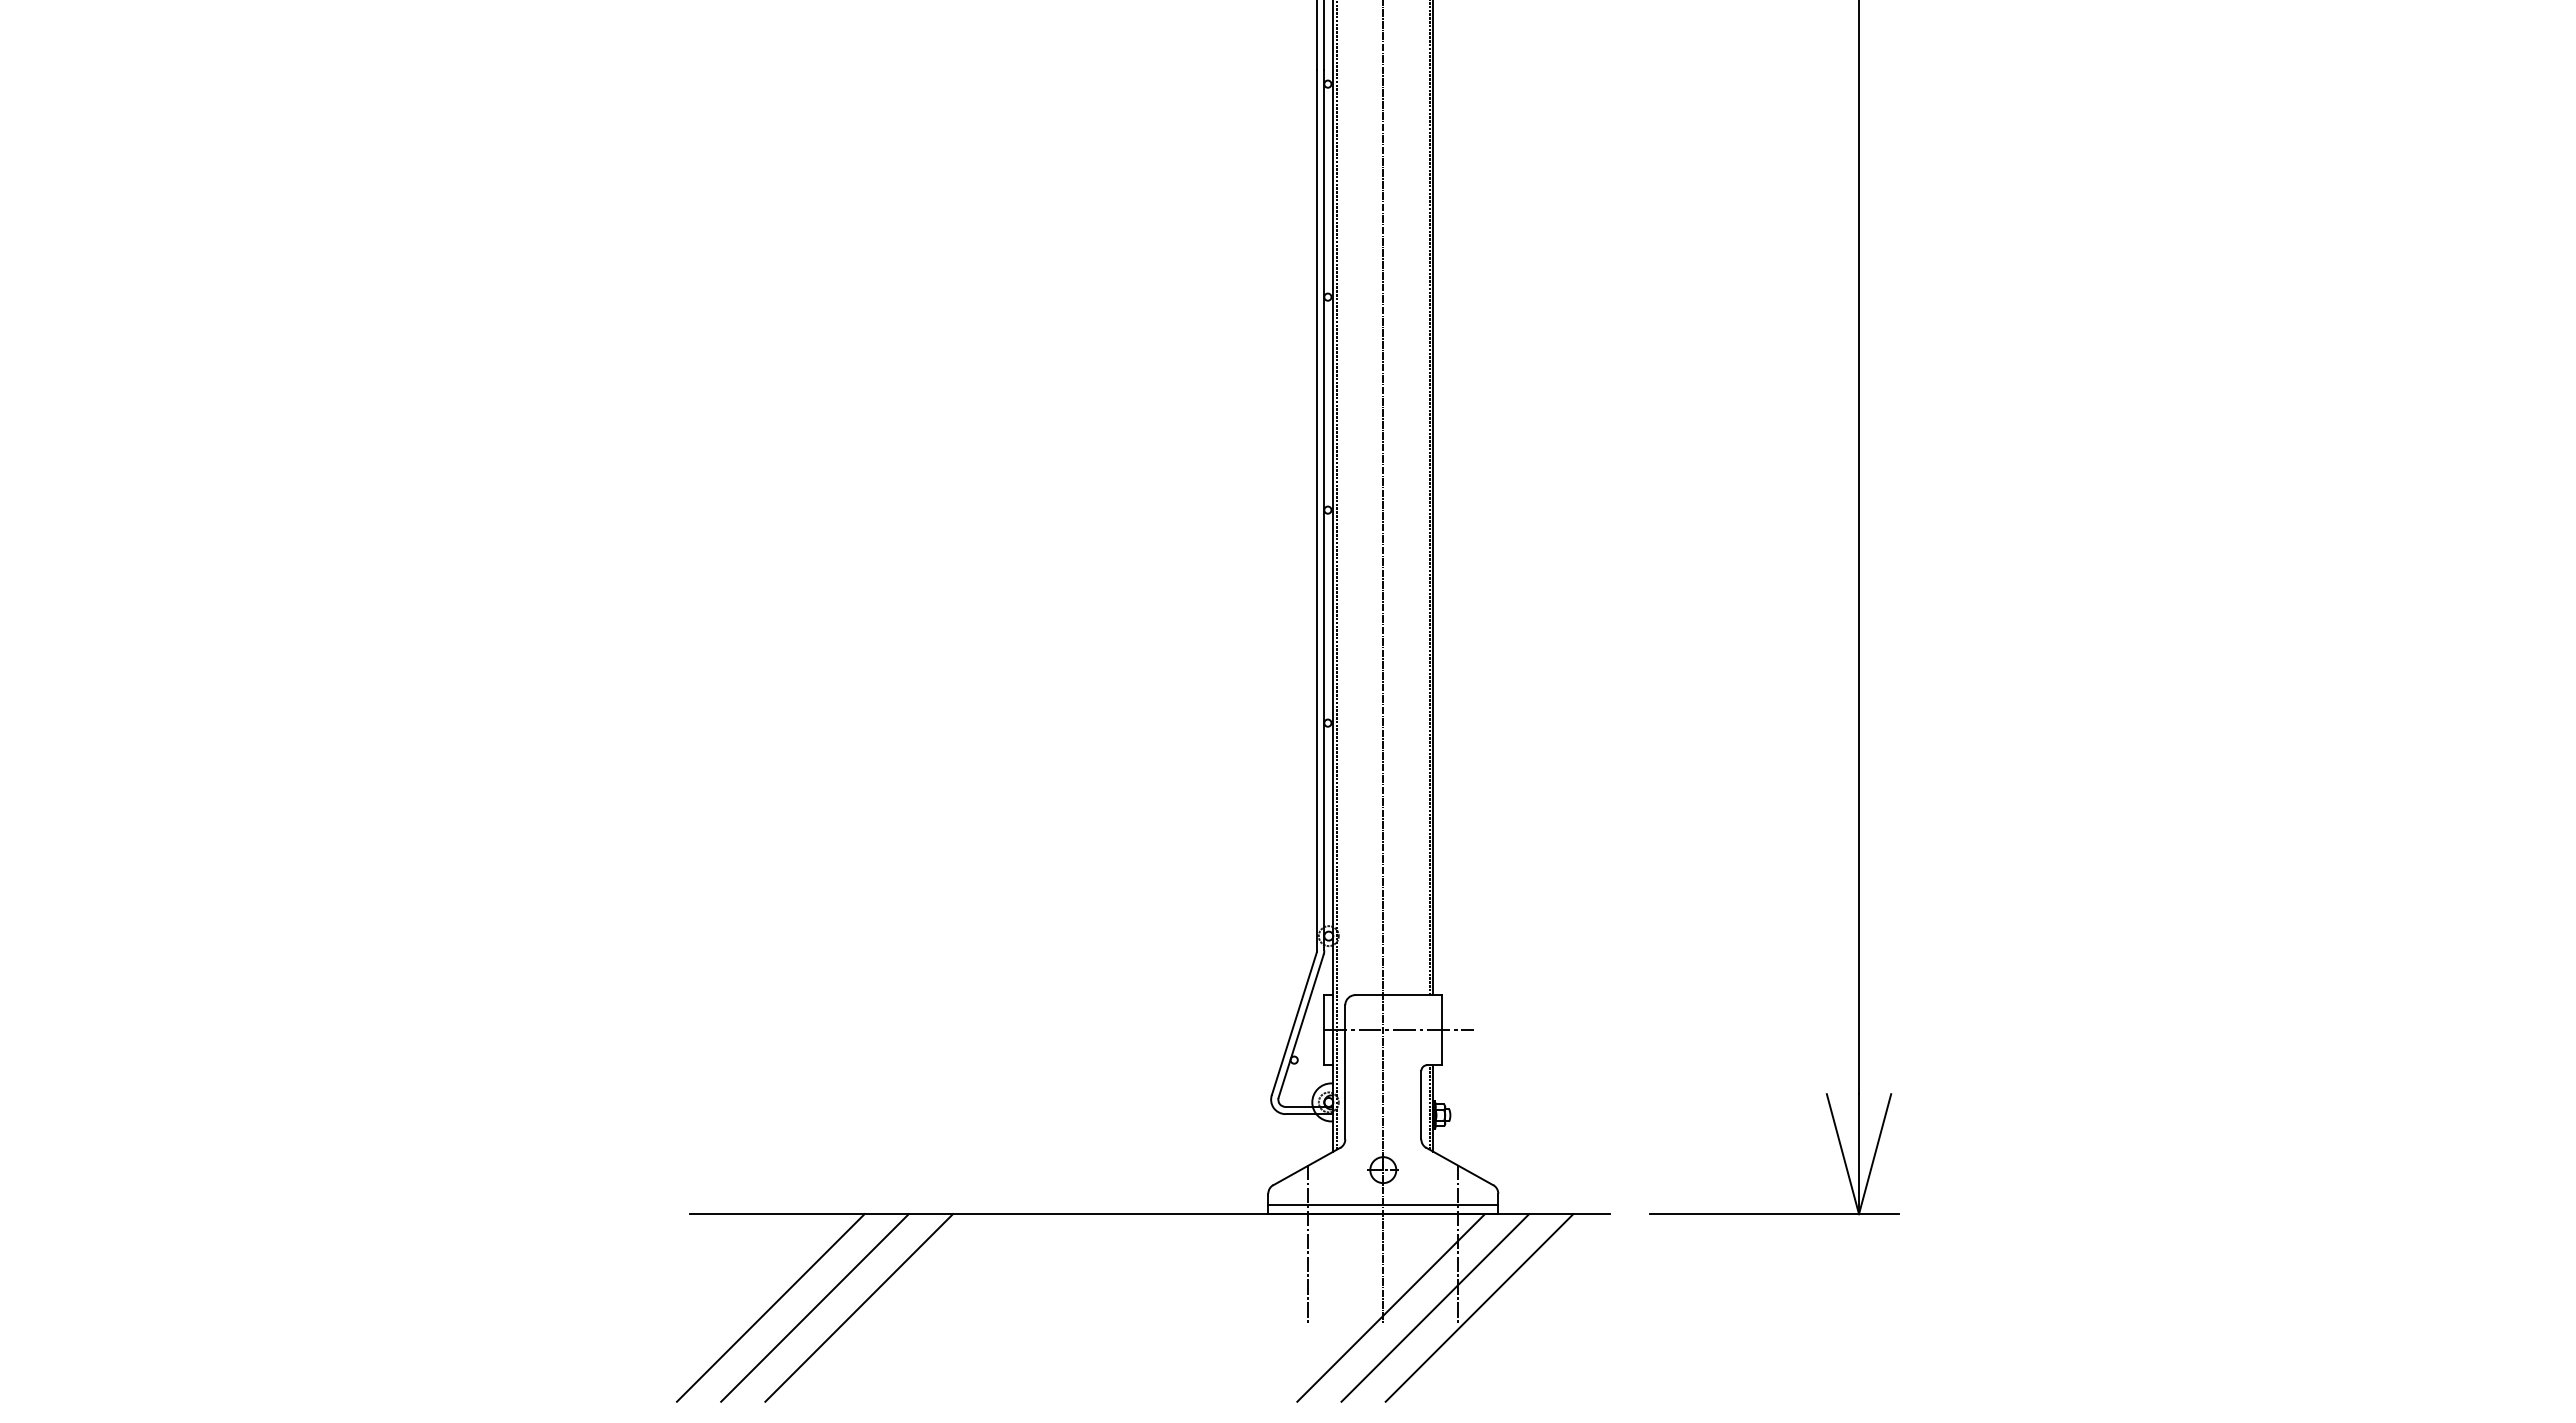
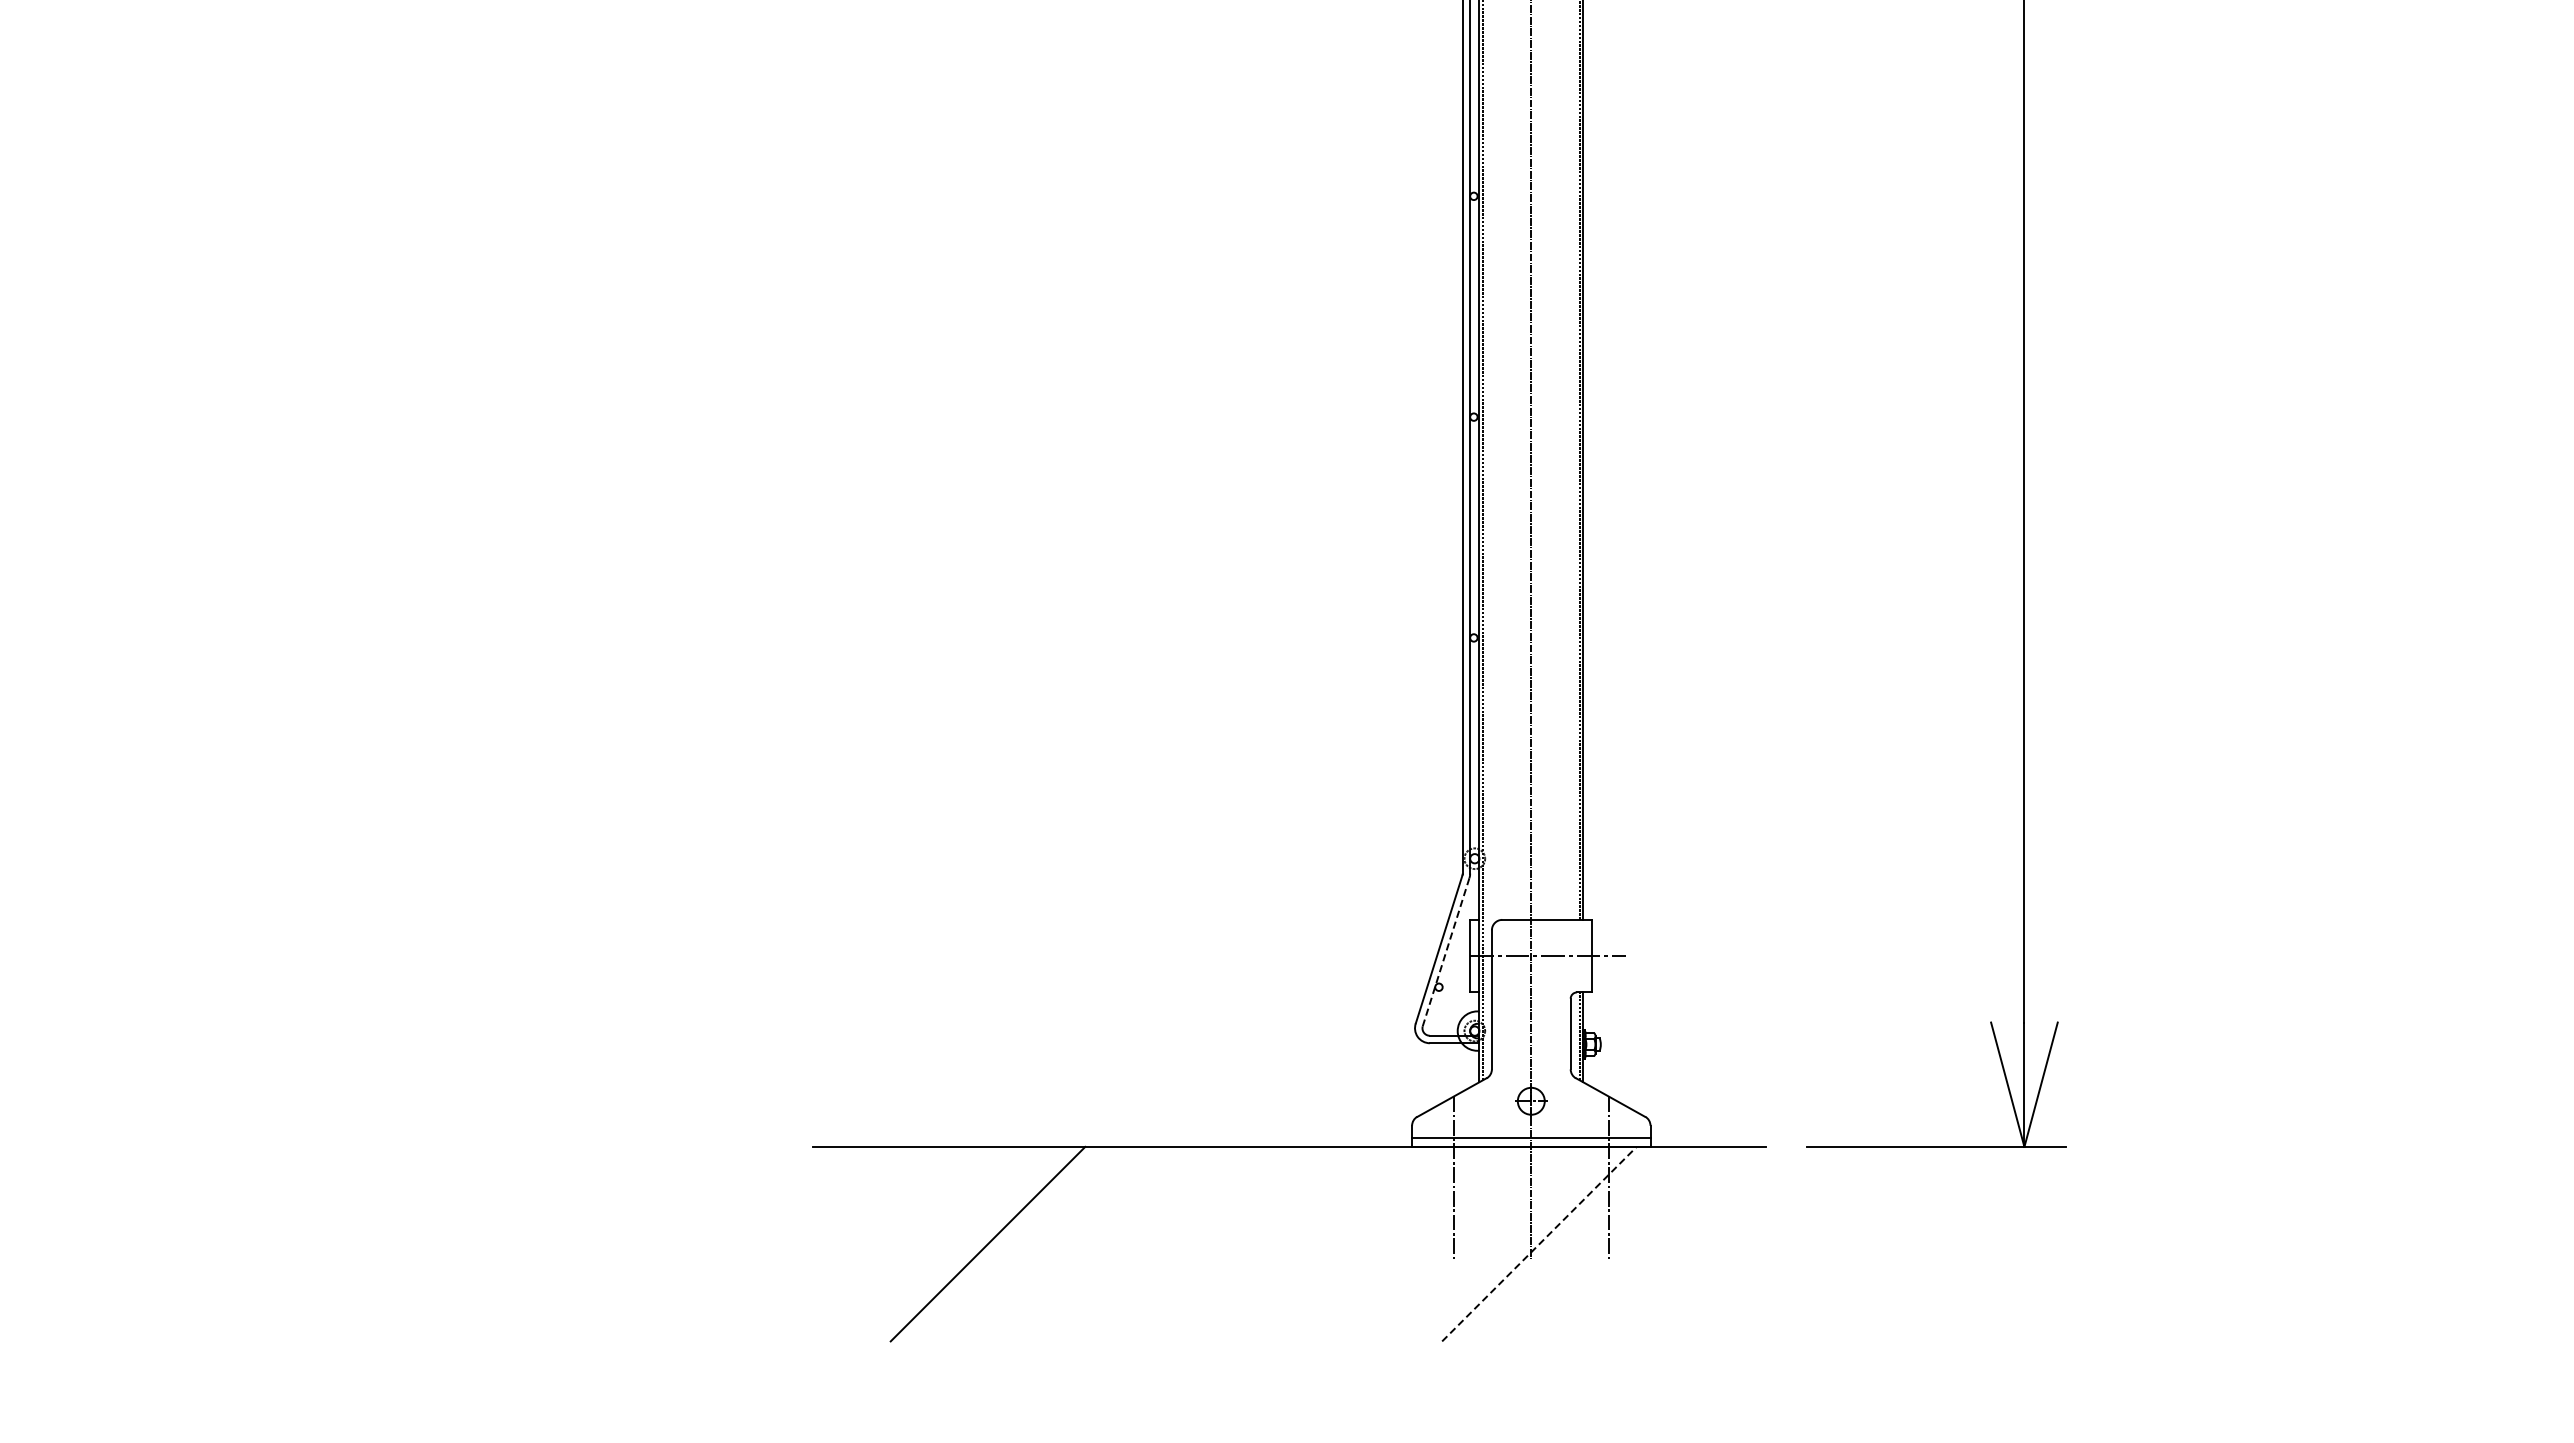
line: (1301, 1025) -> (1446, 951), solid -> dashed
line: (770, 1307) -> (896, 1243), removed
line: (814, 1307) -> (941, 1243), removed
line: (1391, 1307) -> (1539, 1243), solid -> dashed
line: (1435, 1307) -> (1585, 1243), removed
line: (1479, 1307) -> (1631, 1243), removed

